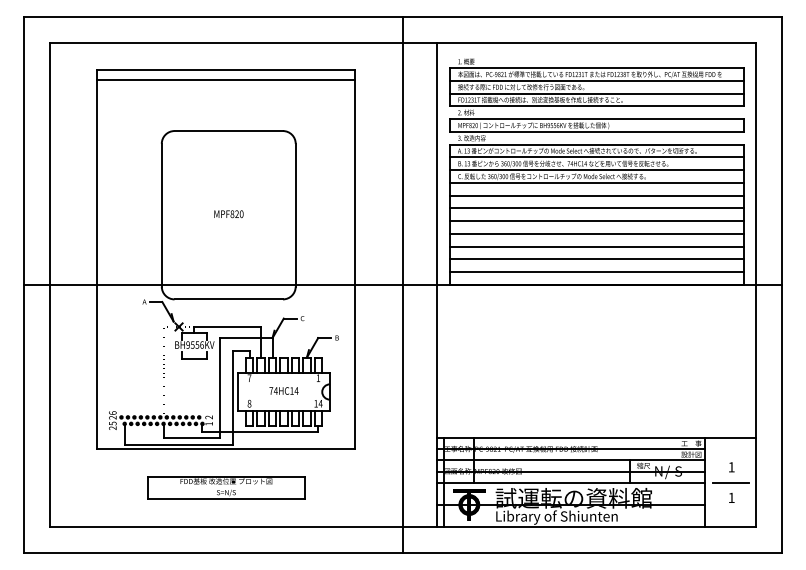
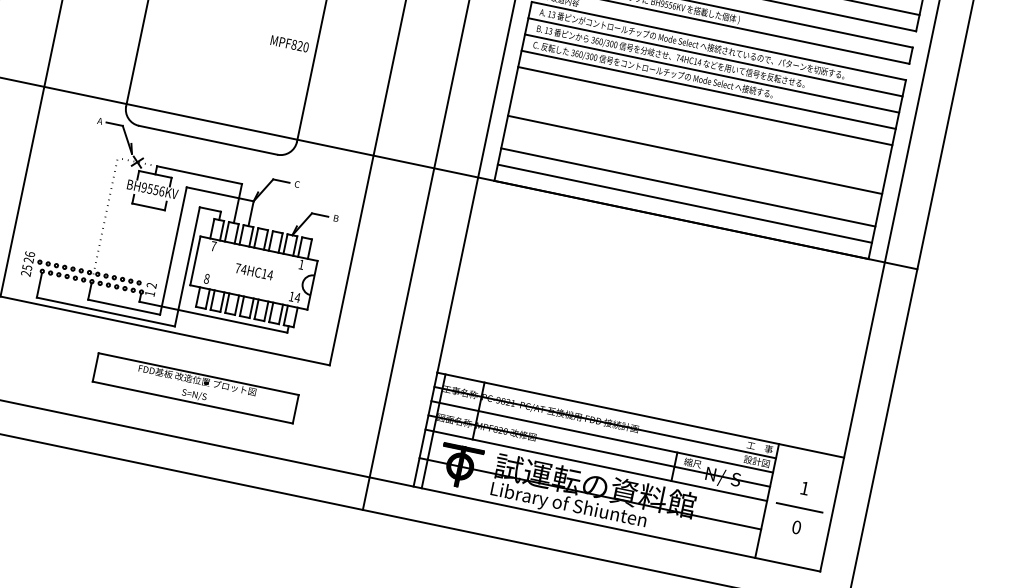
line: (596, 208) -> (701, 122), removed
text: (228, 214) -> (289, 44), moved
line: (596, 221) -> (697, 138), removed
line: (596, 246) -> (691, 170), removed
part: (226, 487) -> (196, 388), moved
text: (731, 497) -> (796, 526), 1 -> 0

